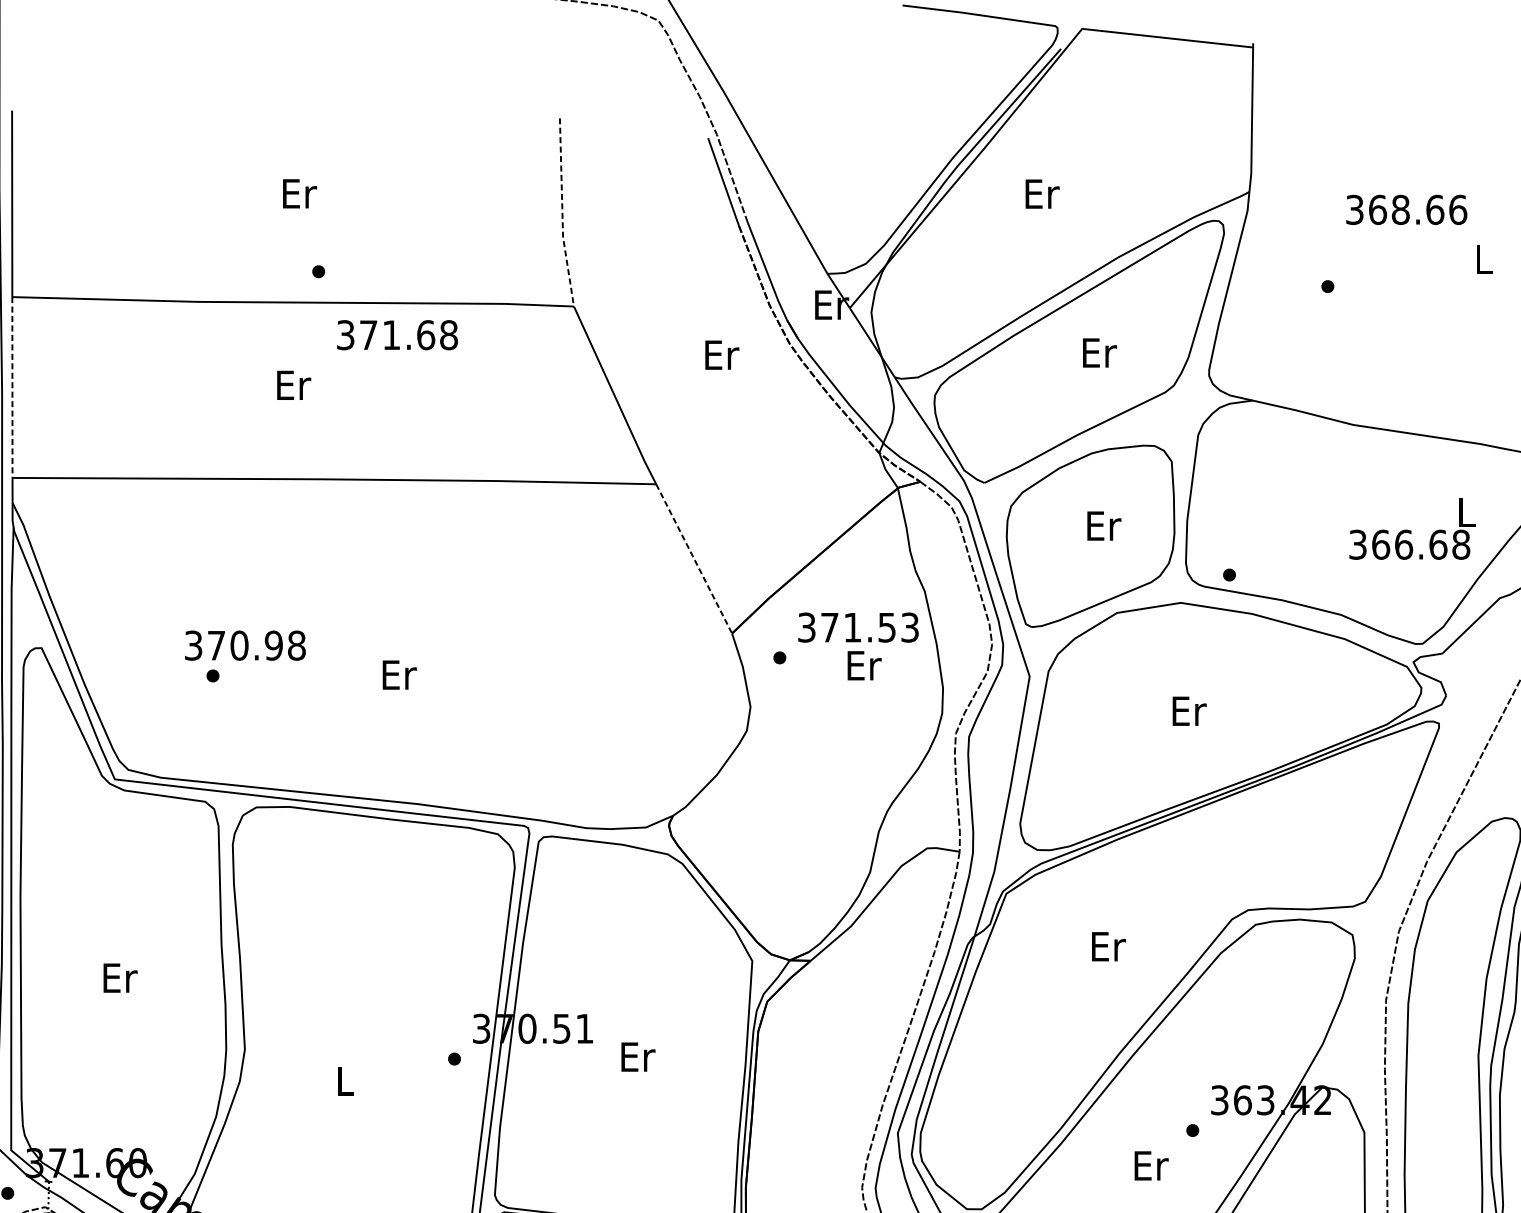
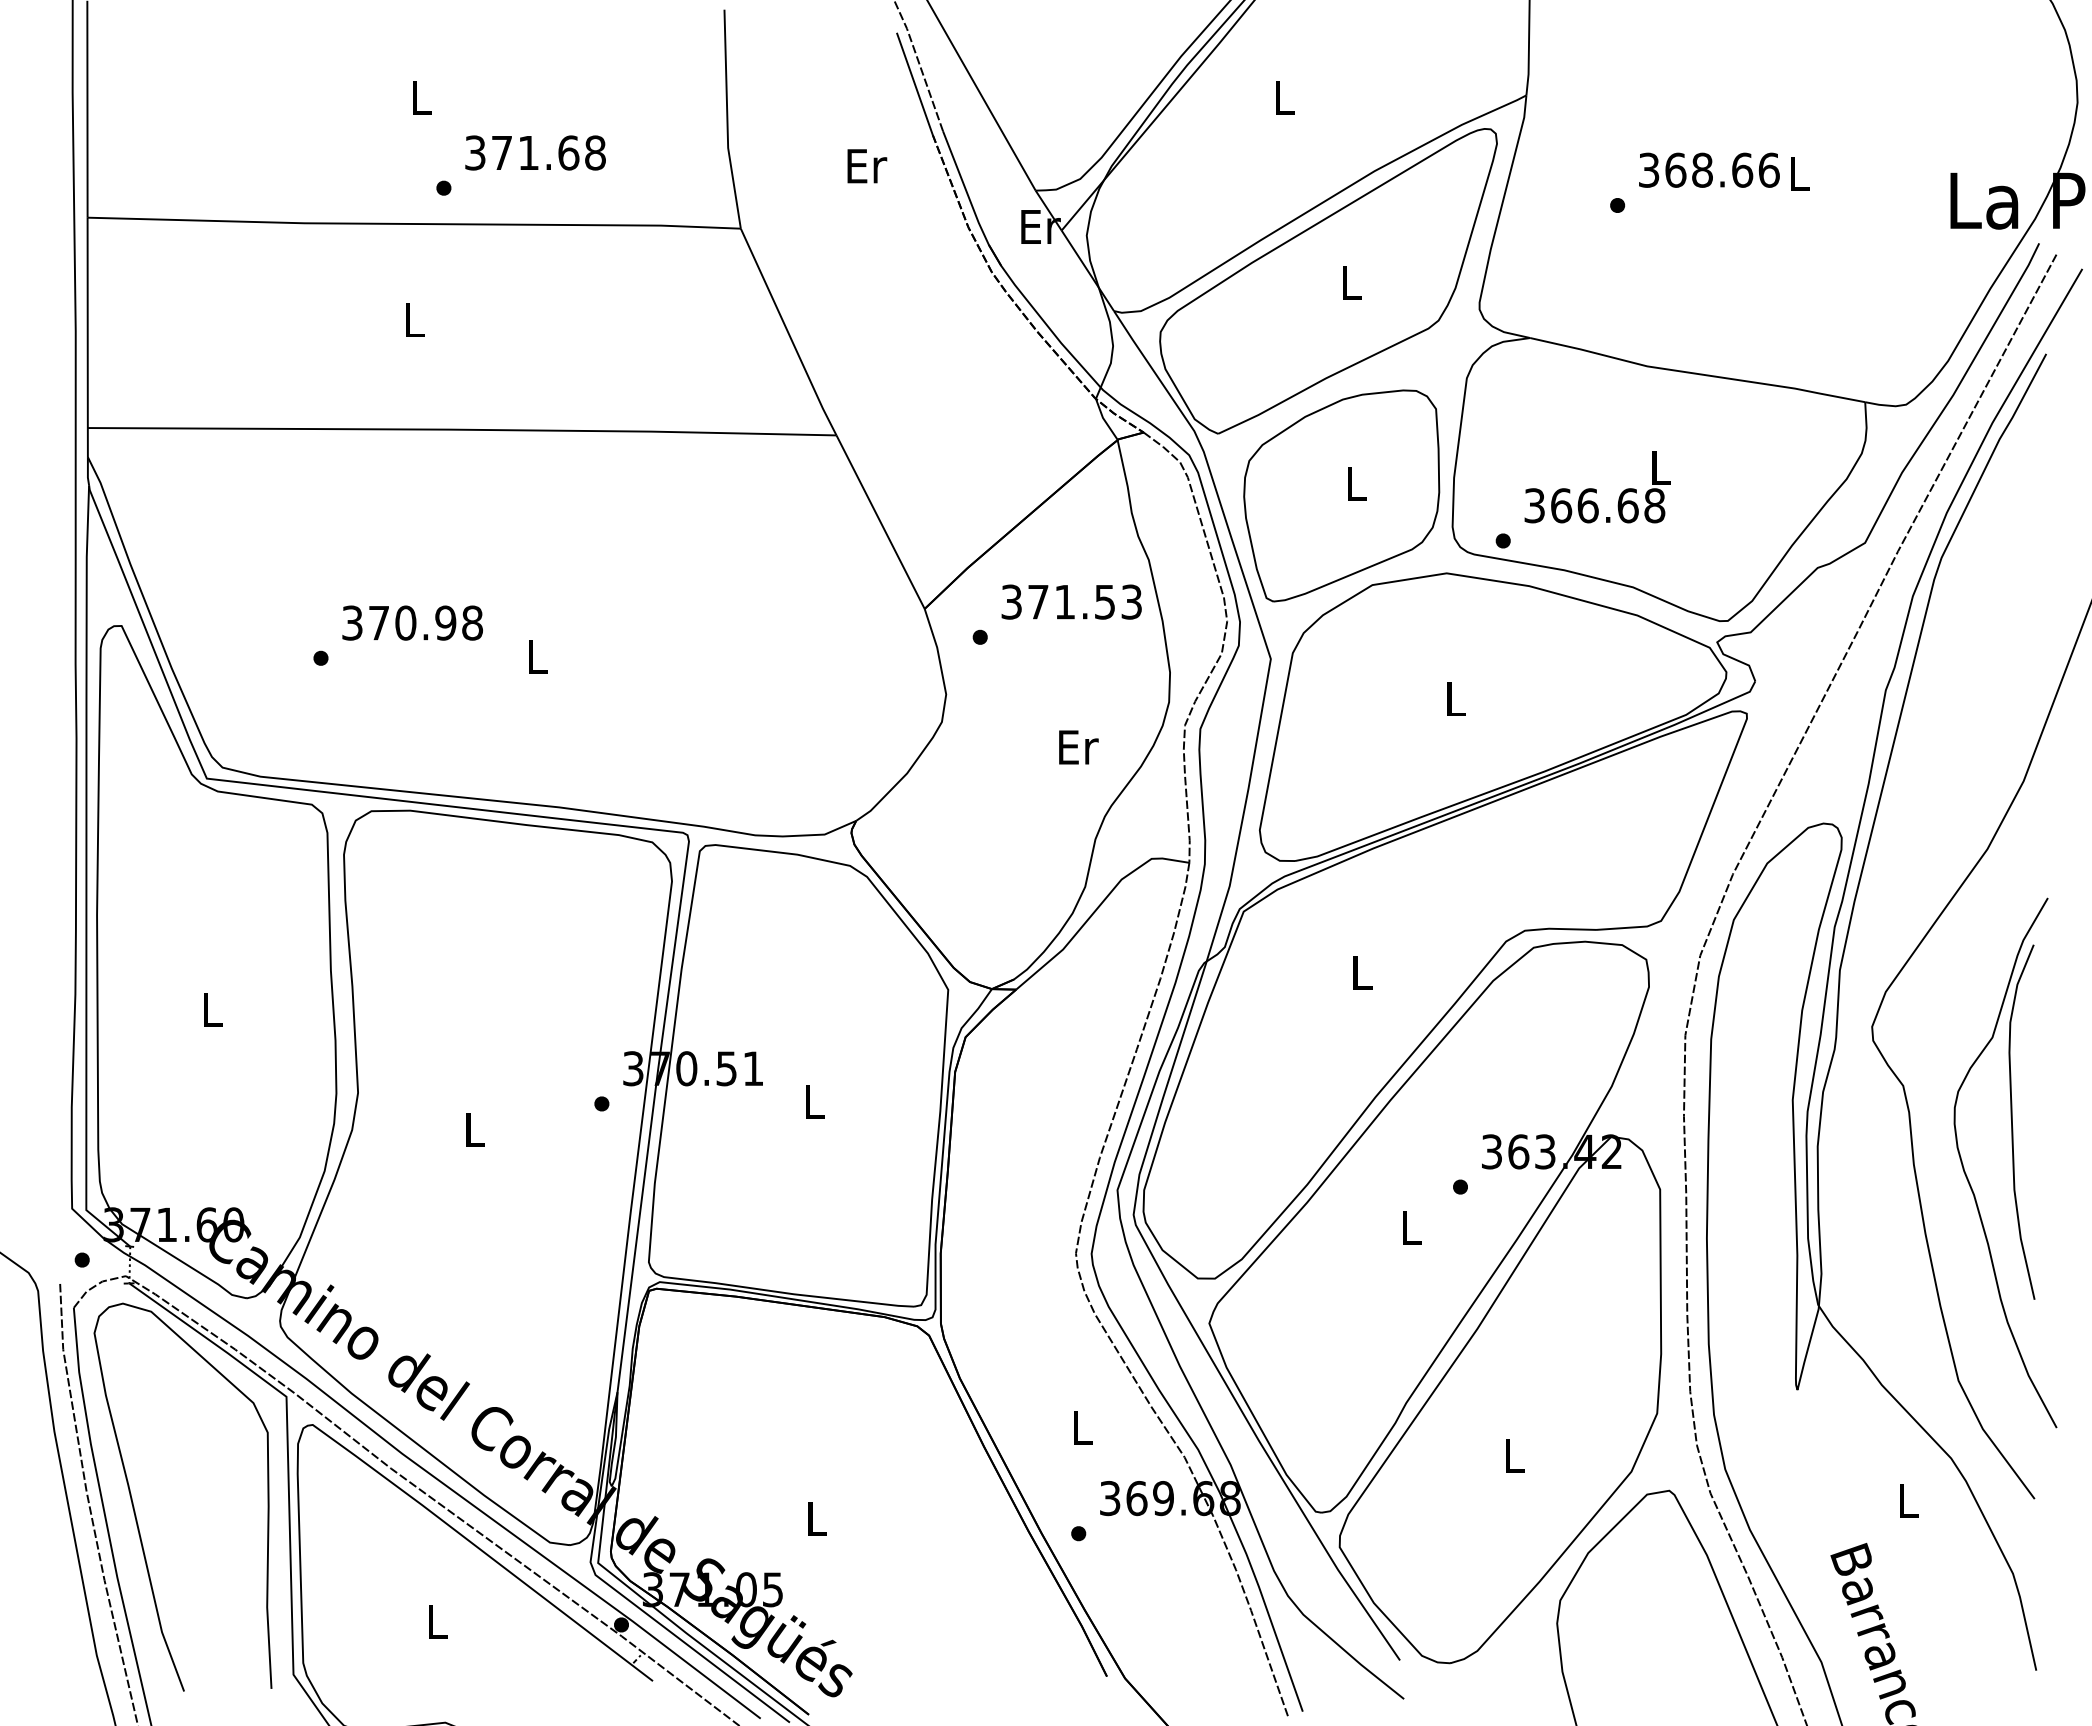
text: (299, 193) -> (421, 97), Er -> L
text: (1042, 193) -> (1285, 97), Er -> L
text: (1406, 209) -> (1709, 169), moved
line: (562, 213) -> (727, 120), dashed -> solid
text: (397, 334) -> (535, 152), moved
text: (1099, 352) -> (1352, 282), Er -> L
text: (722, 355) -> (867, 166), moved
text: (294, 385) -> (415, 320), Er -> L
line: (12, 388) -> (87, 323), dashed -> solid
text: (1104, 525) -> (1357, 483), Er -> L
text: (1412, 529) -> (1597, 487), moved
line: (694, 559) -> (880, 522), dashed -> solid
text: (245, 645) -> (412, 622), moved
text: (864, 665) -> (1078, 747), moved
text: (399, 675) -> (537, 657), Er -> L
text: (1189, 711) -> (1456, 699), Er -> L
text: (1108, 946) -> (1362, 973), Er -> L
text: (120, 977) -> (213, 1009), Er -> L
text: (638, 1056) -> (815, 1101), Er -> L
text: (1151, 1166) -> (1412, 1228), Er -> L

